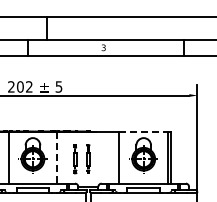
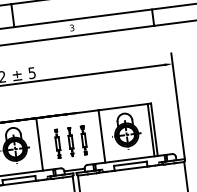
line: (144, 131) -> (123, 106), dashed -> solid
line: (57, 158) -> (39, 145), dashed -> solid
line: (100, 158) -> (83, 139), added

